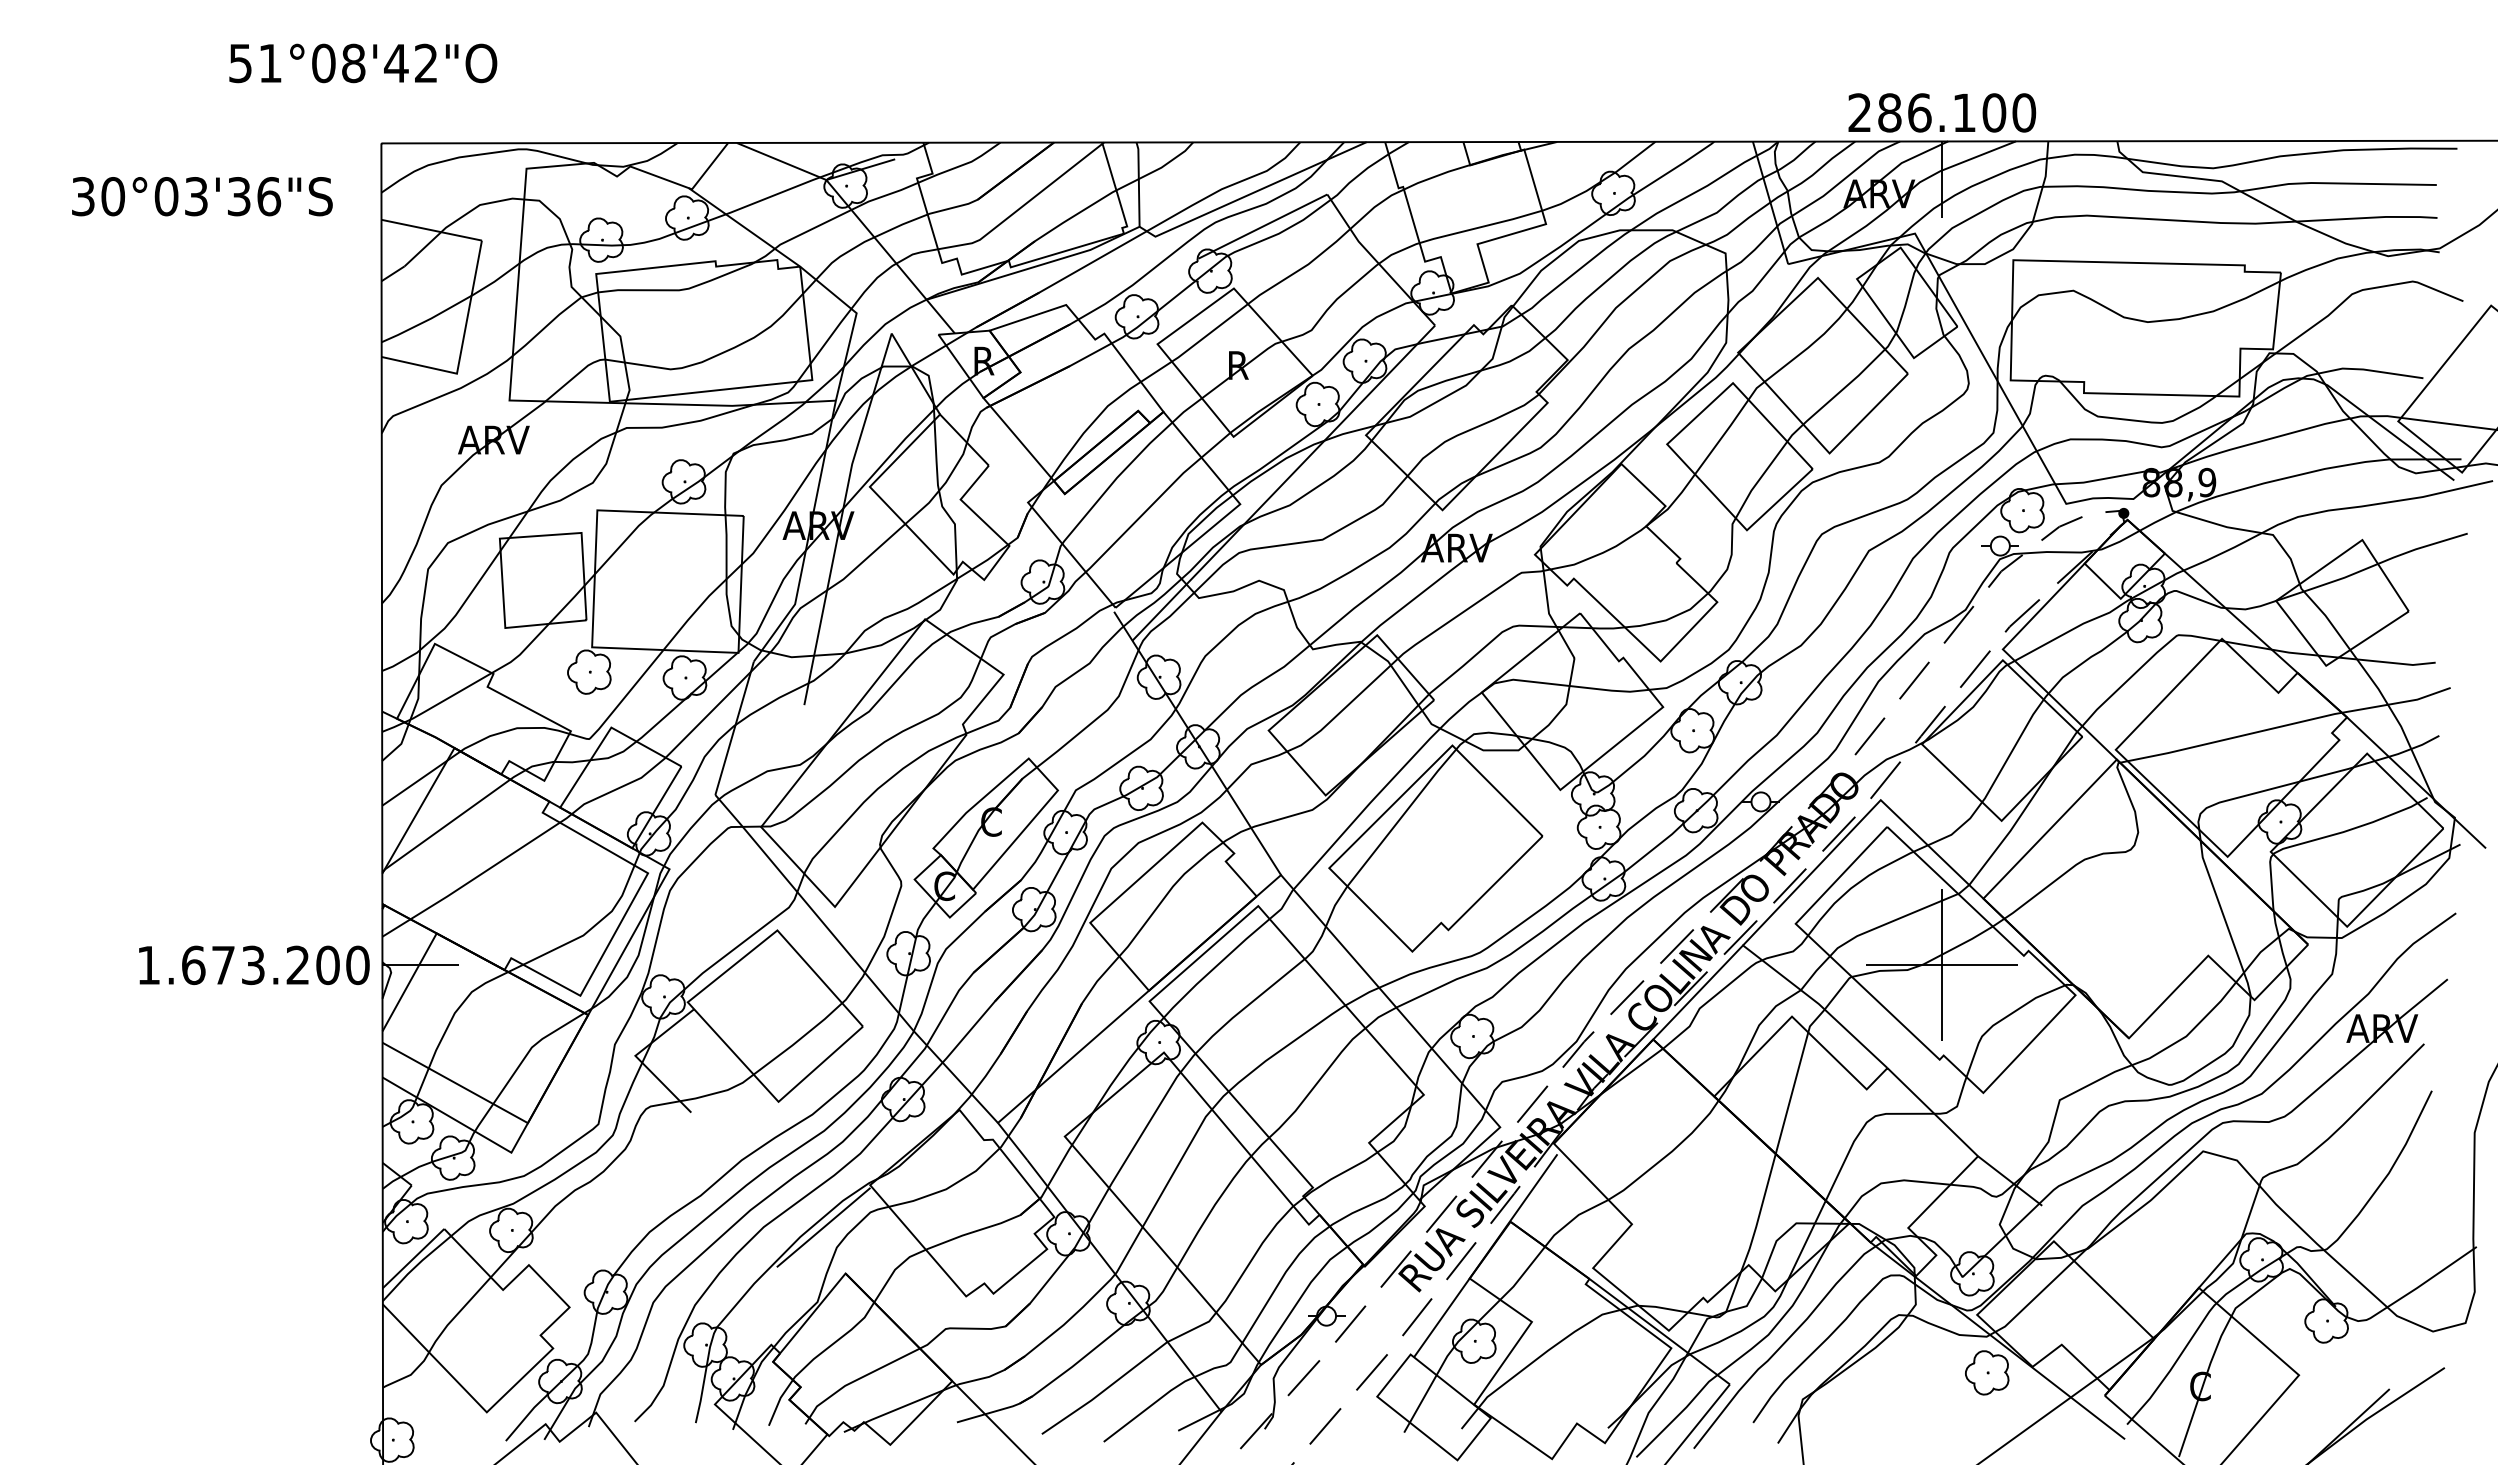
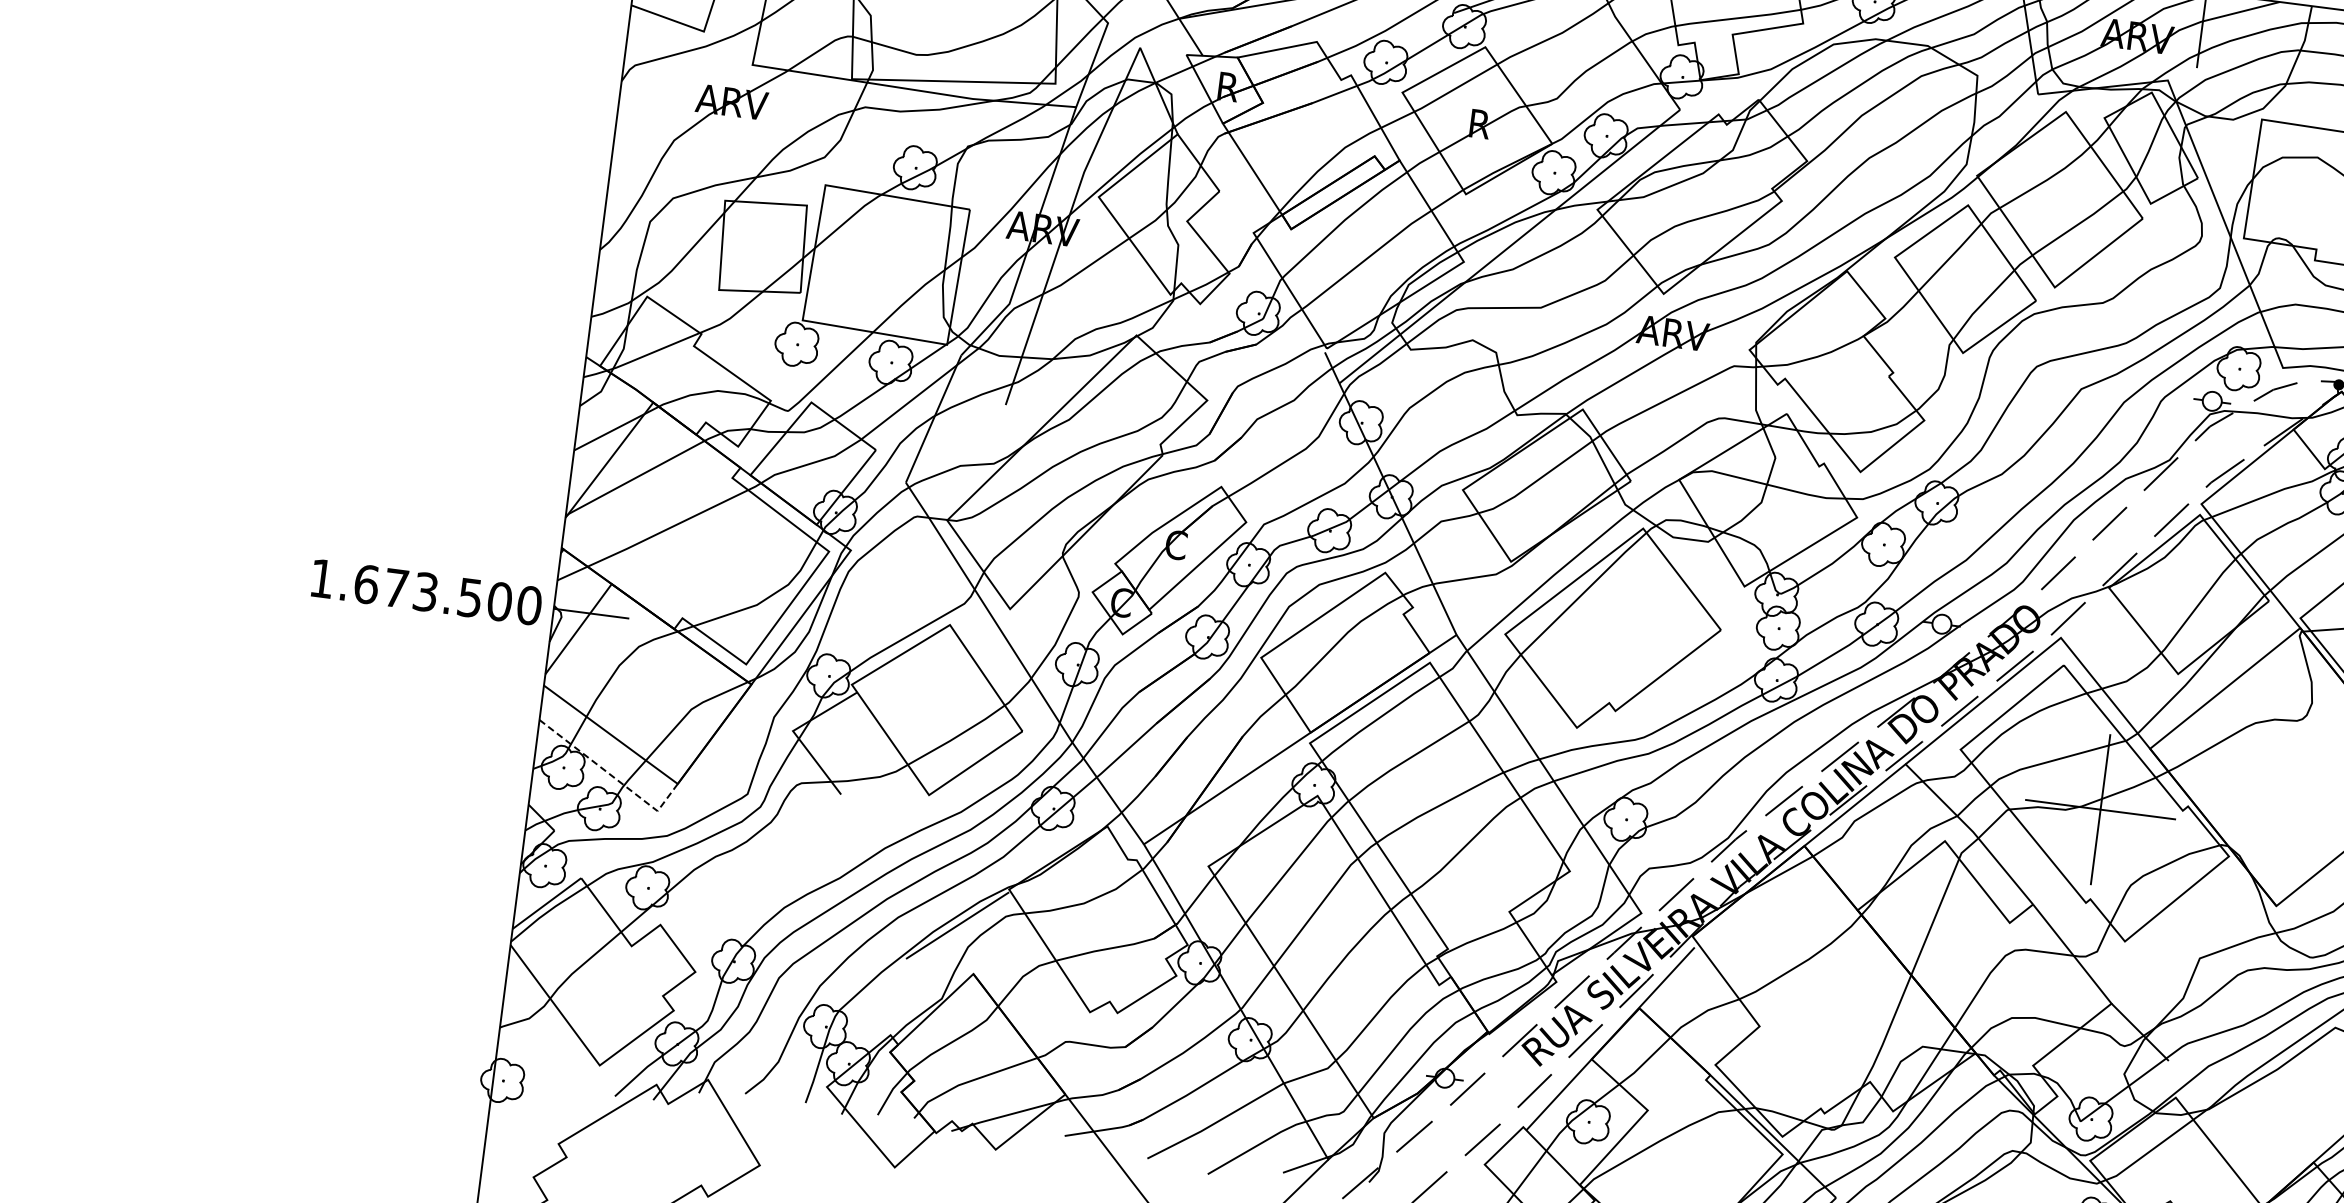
text: (297, 965) -> (469, 597), 1.673.200 -> 1.673.500
line: (462, 1124) -> (612, 776), solid -> dashed

